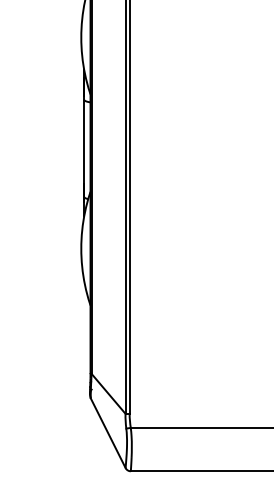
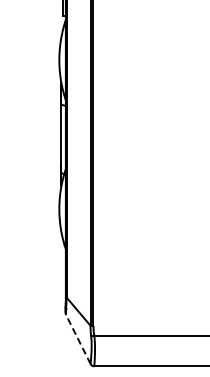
line: (108, 433) -> (78, 339), solid -> dashed

